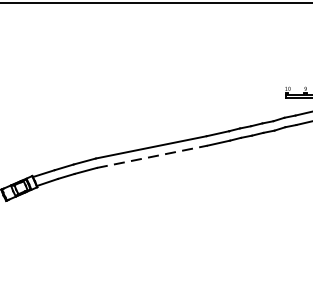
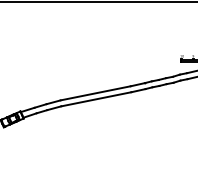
line: (152, 157) -> (96, 99), dashed -> solid

